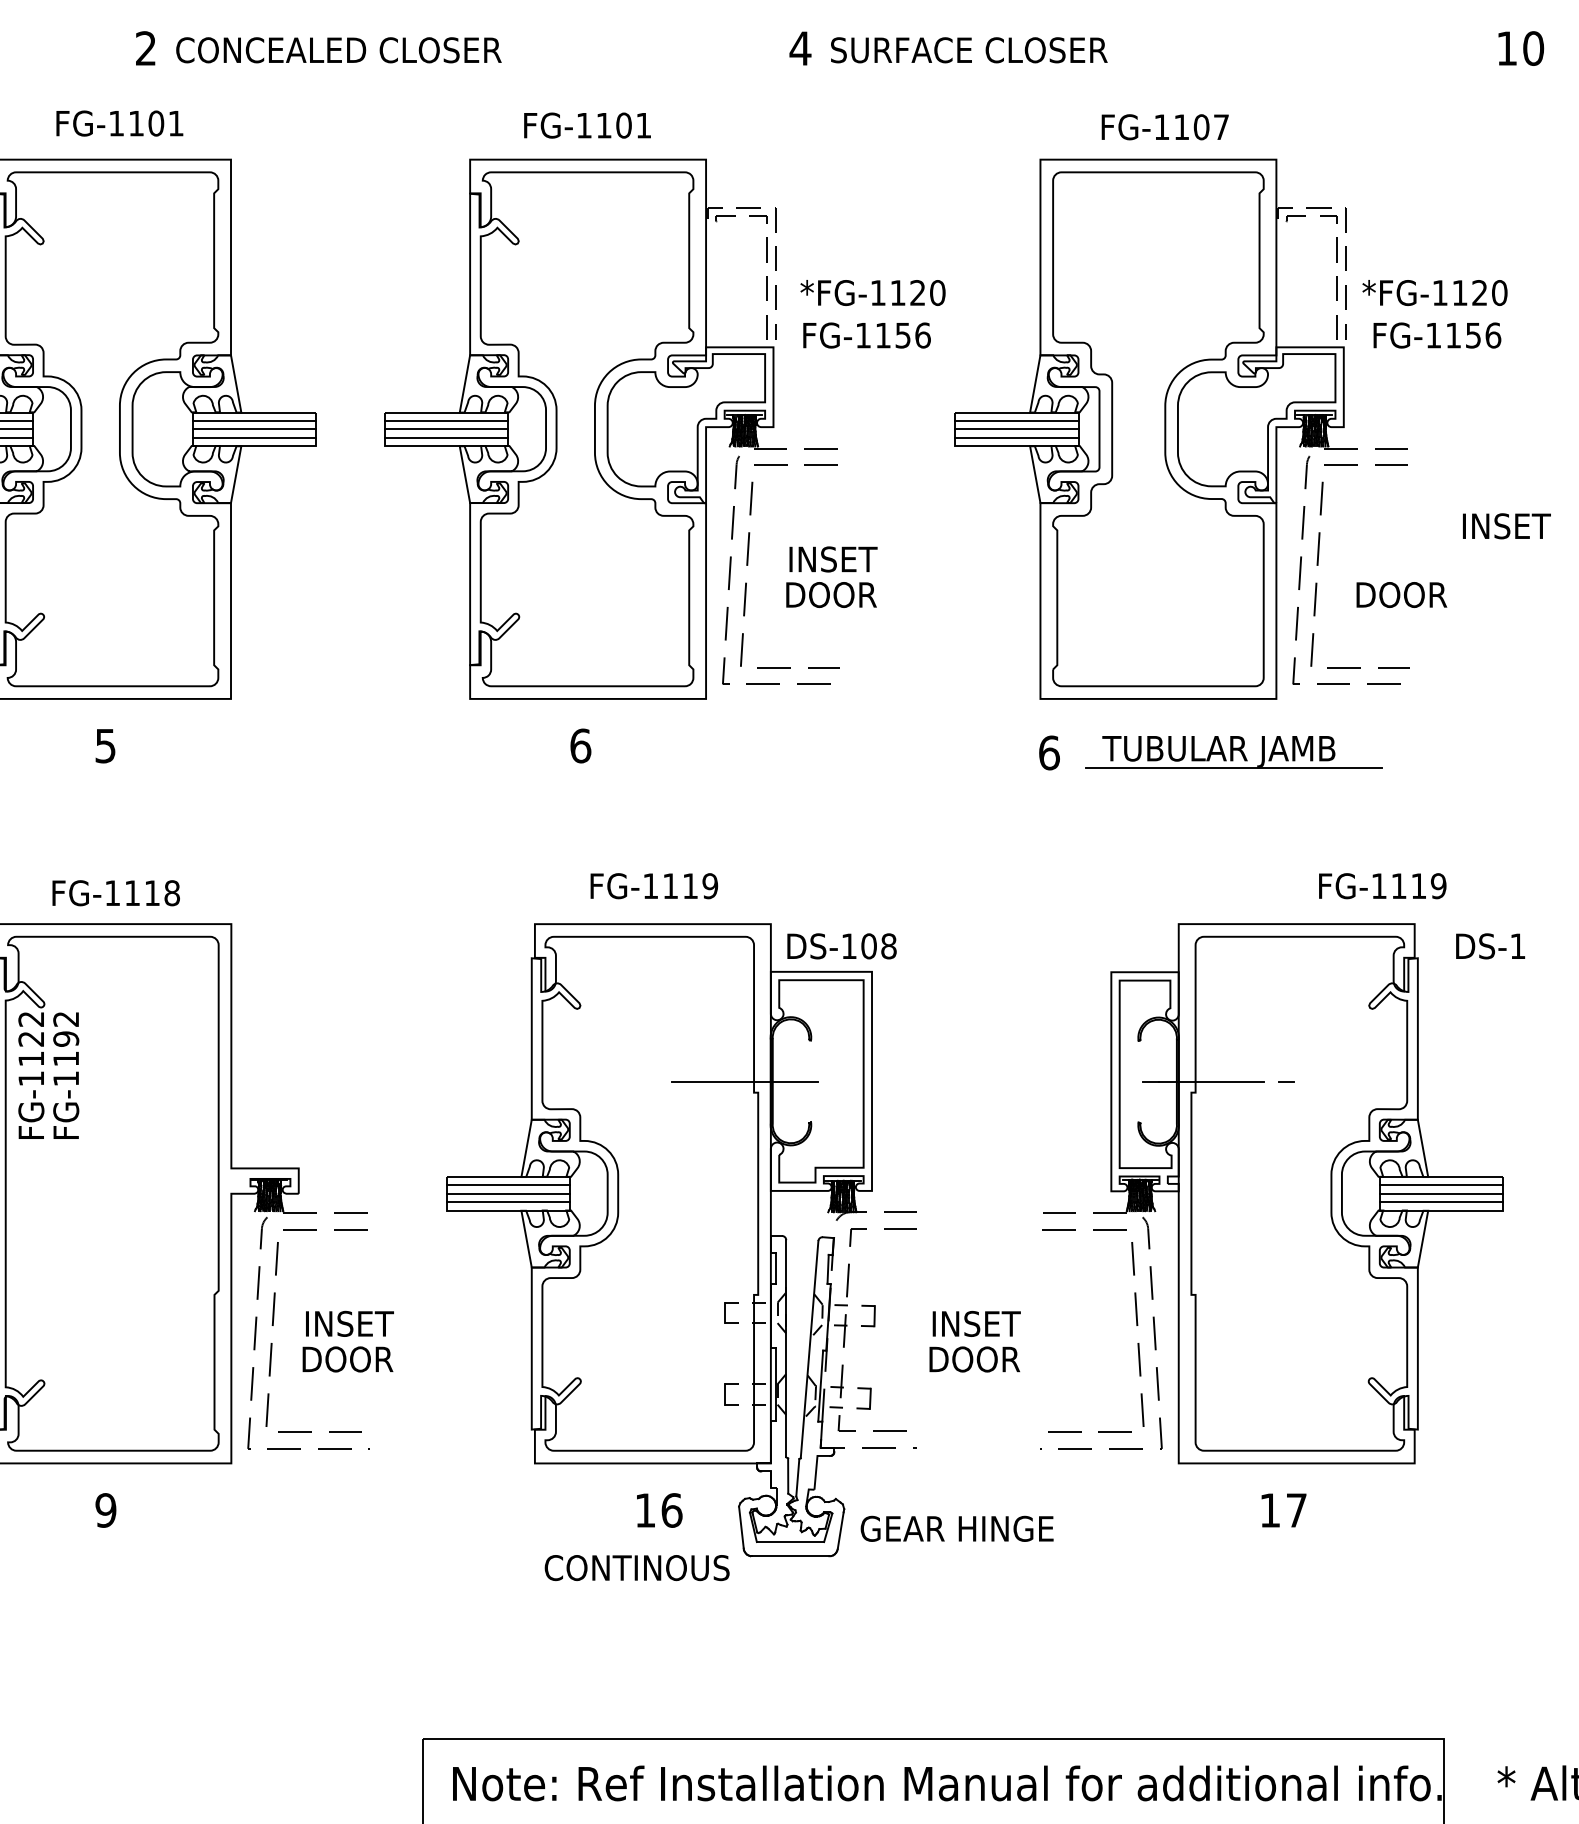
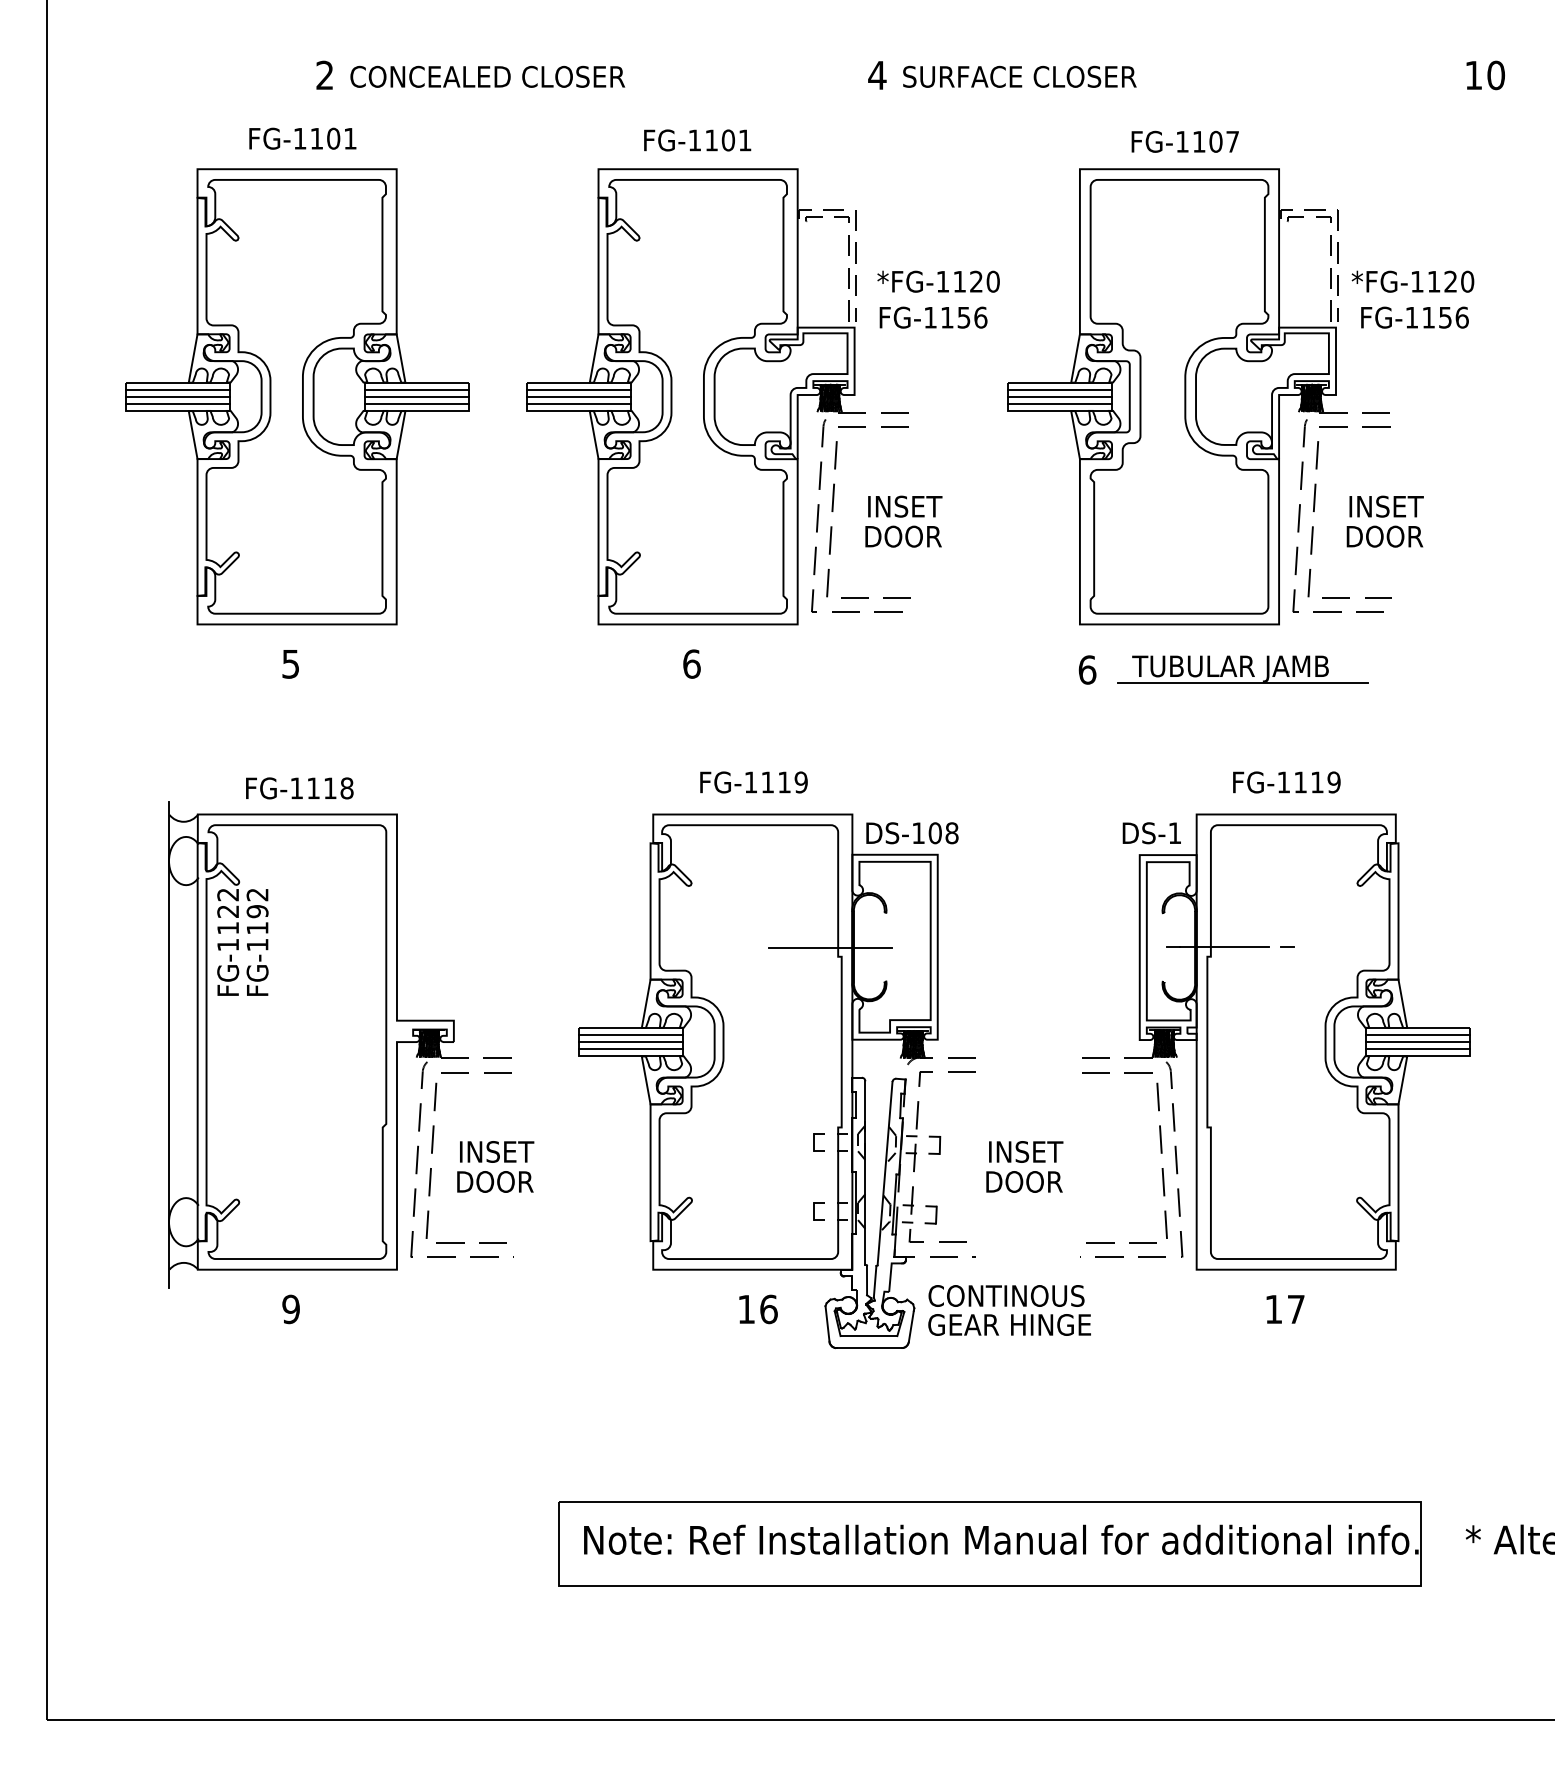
text: (1506, 526) -> (1386, 506), moved
text: (1382, 886) -> (1286, 782), moved
text: (1490, 946) -> (1151, 833), moved
text: (637, 1567) -> (1006, 1295), moved

